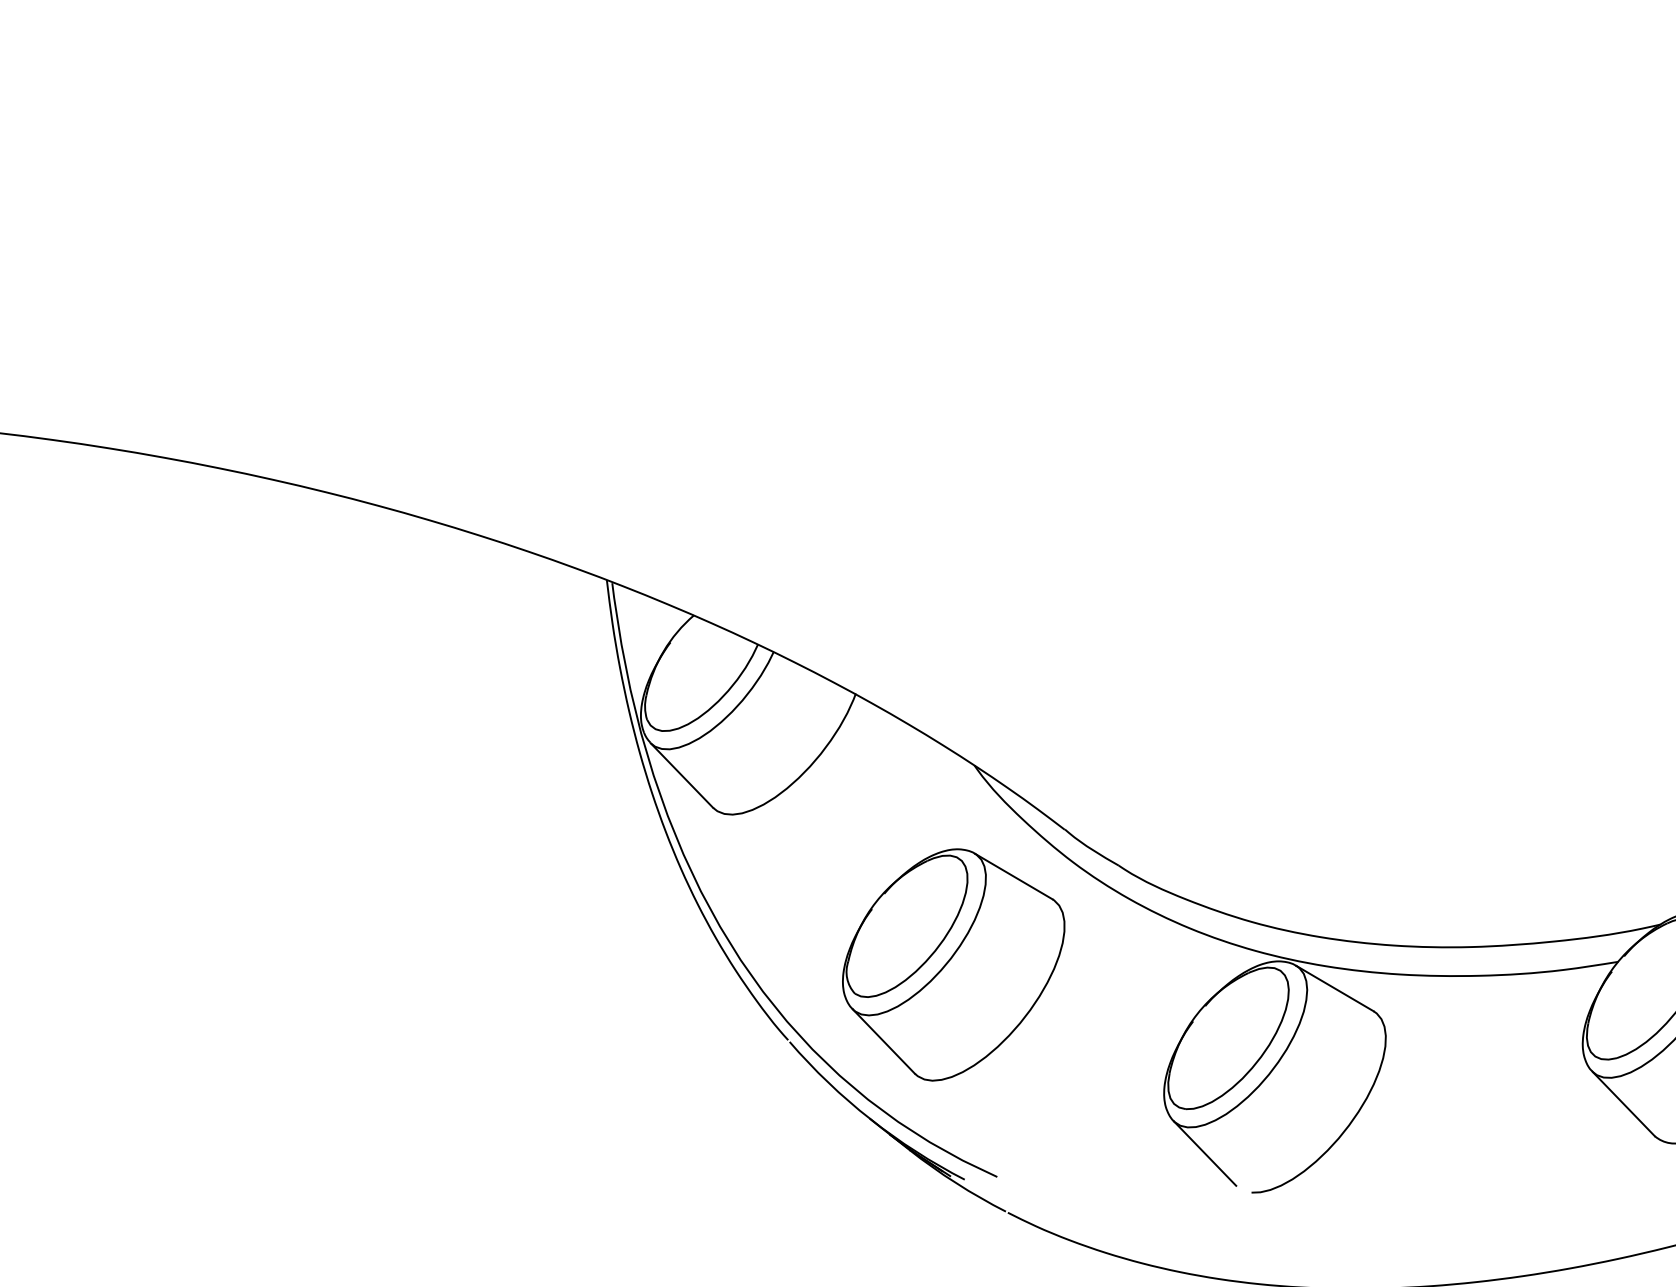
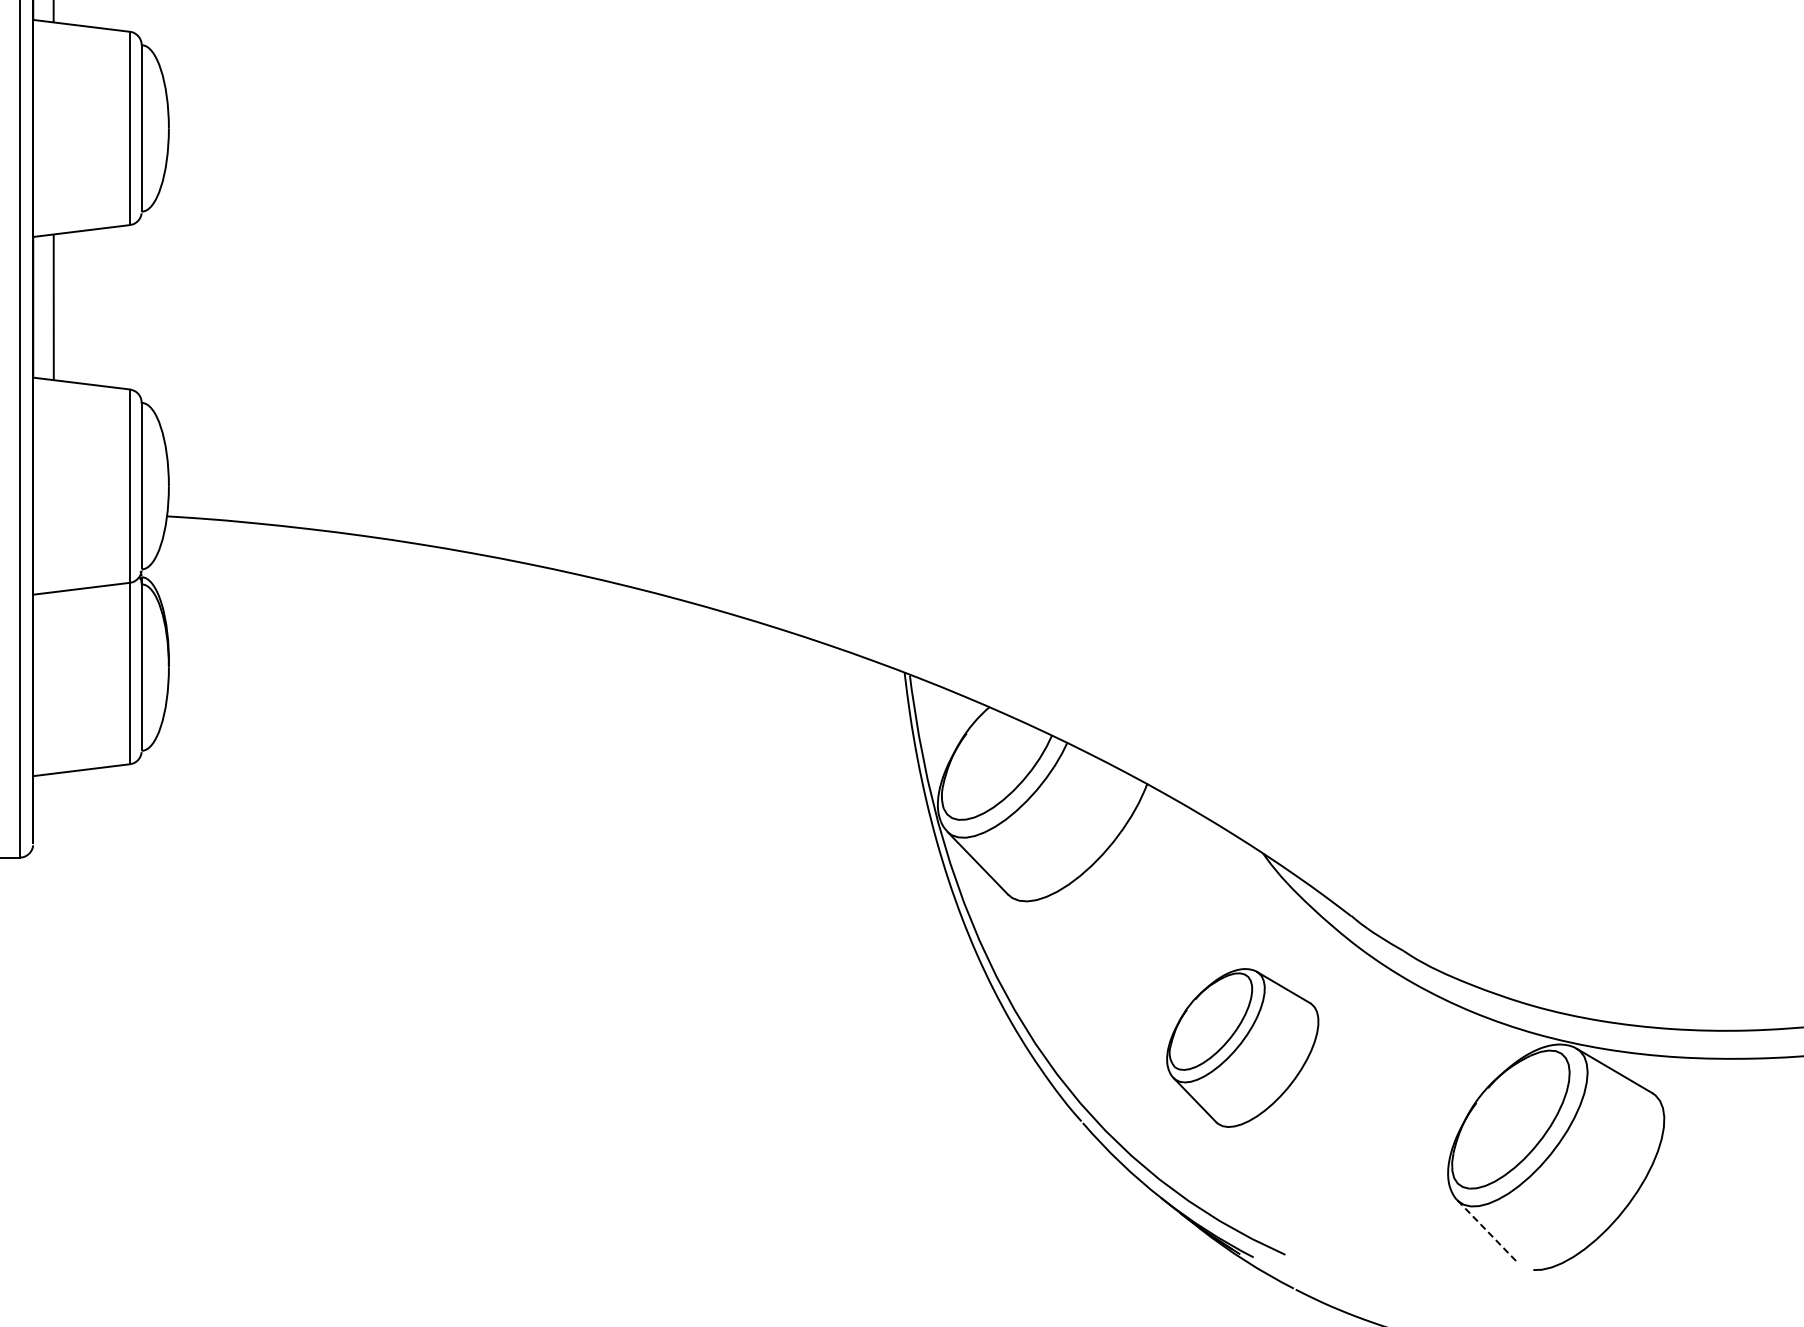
part: (953, 964) -> (1242, 1047), size x0.7
line: (1205, 1153) -> (1488, 1231), solid -> dashed

